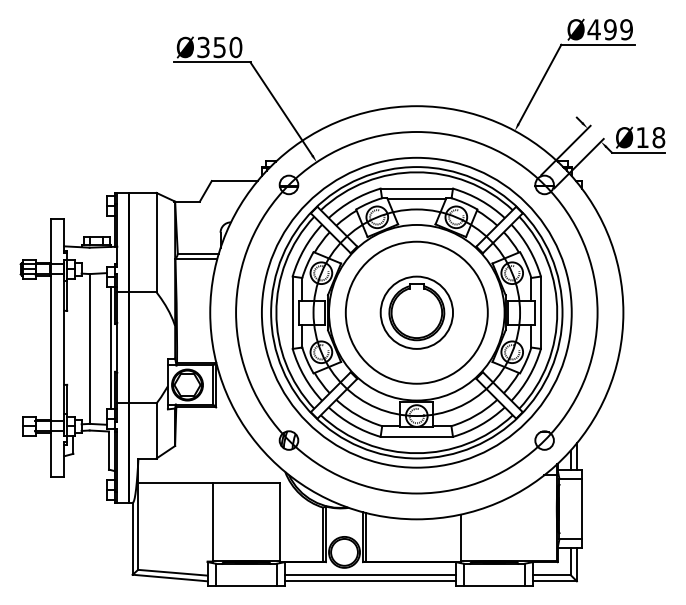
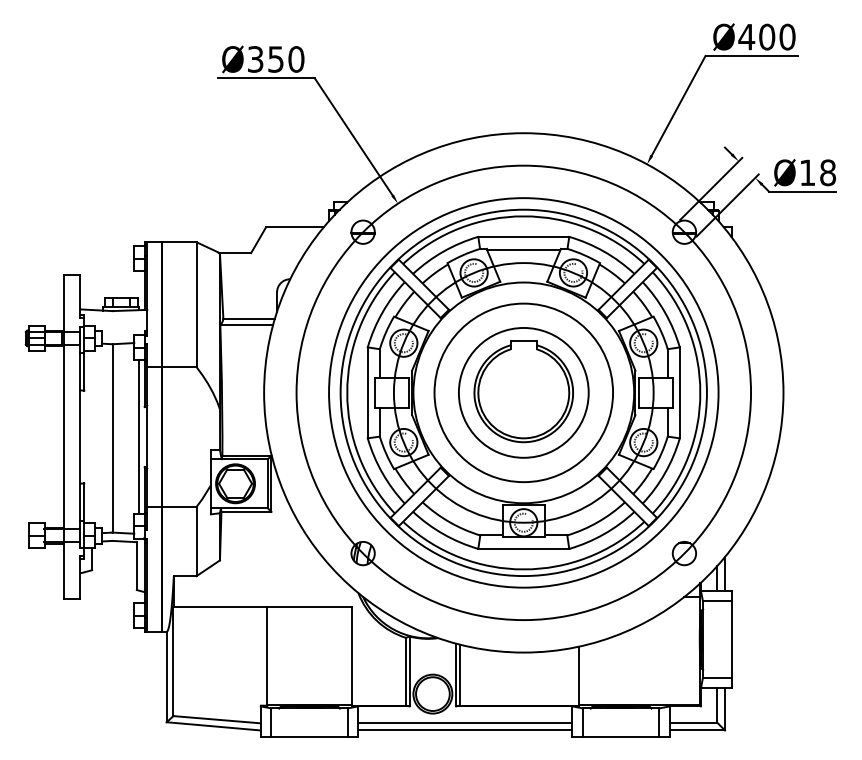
text: (618, 29) -> (777, 36), Ø499 -> Ø400
part: (416, 312) -> (523, 392), size x1.43

